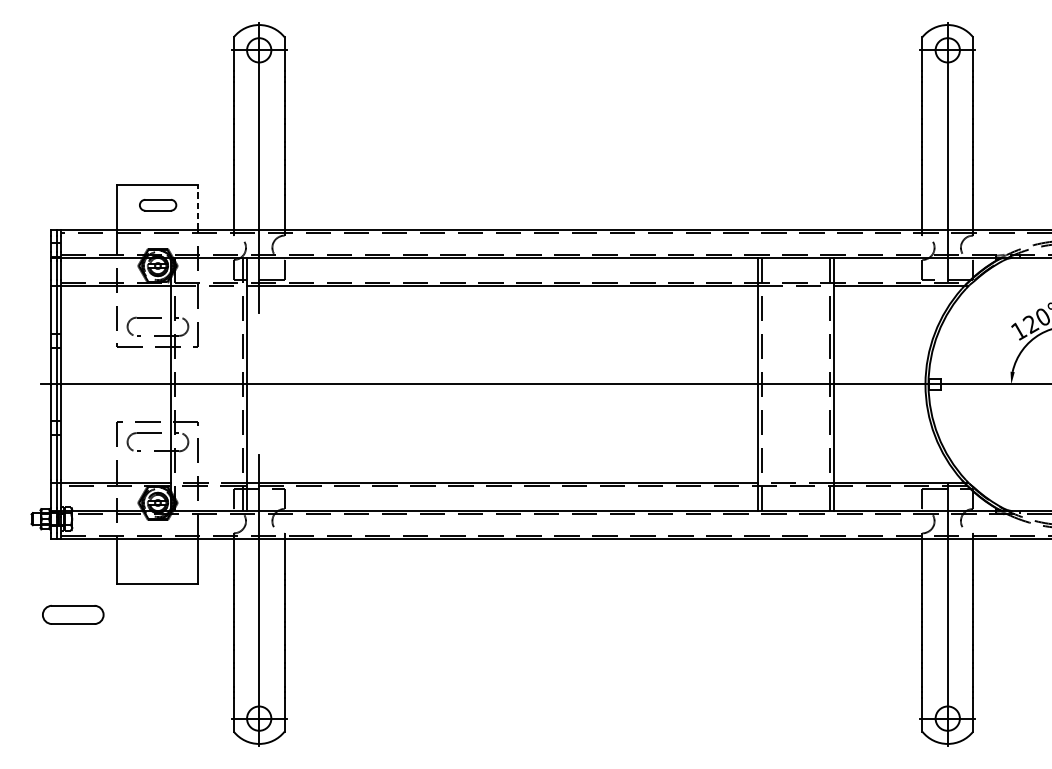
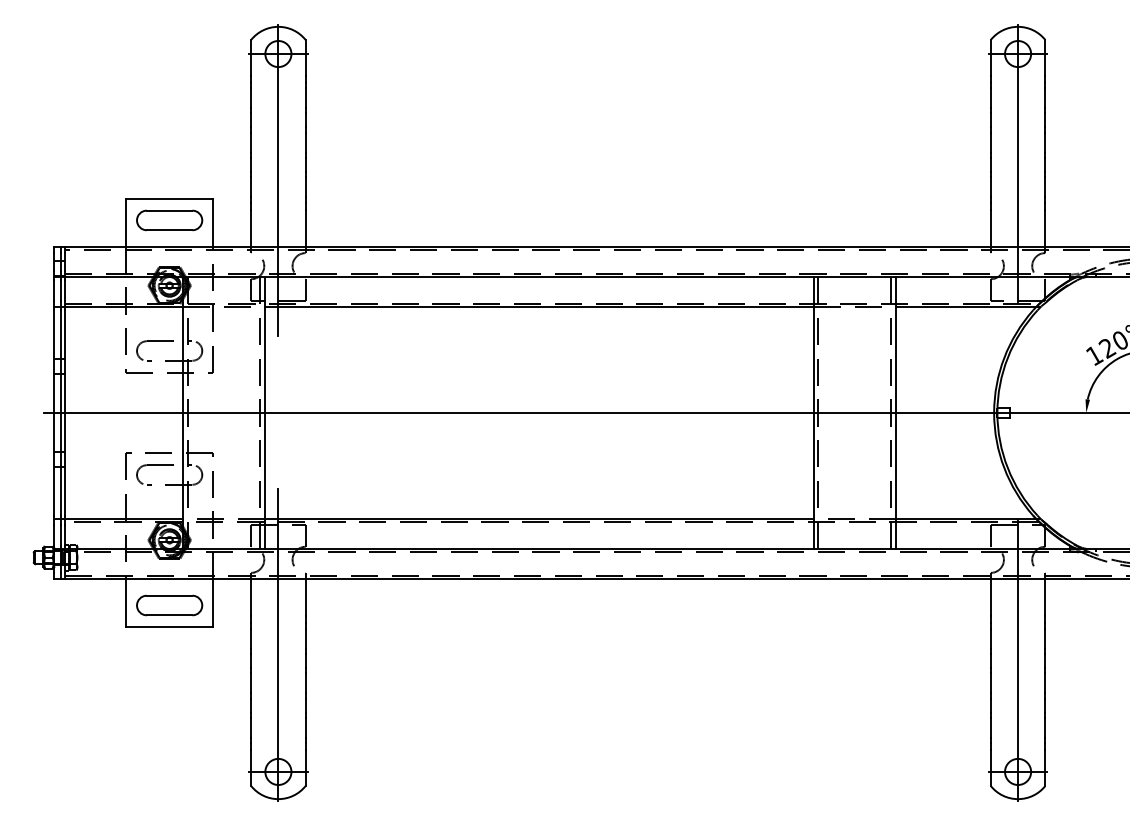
part: (157, 205) -> (169, 220), size x1.67
line: (198, 207) -> (213, 222), dashed -> solid
part: (73, 614) -> (169, 605), moved

